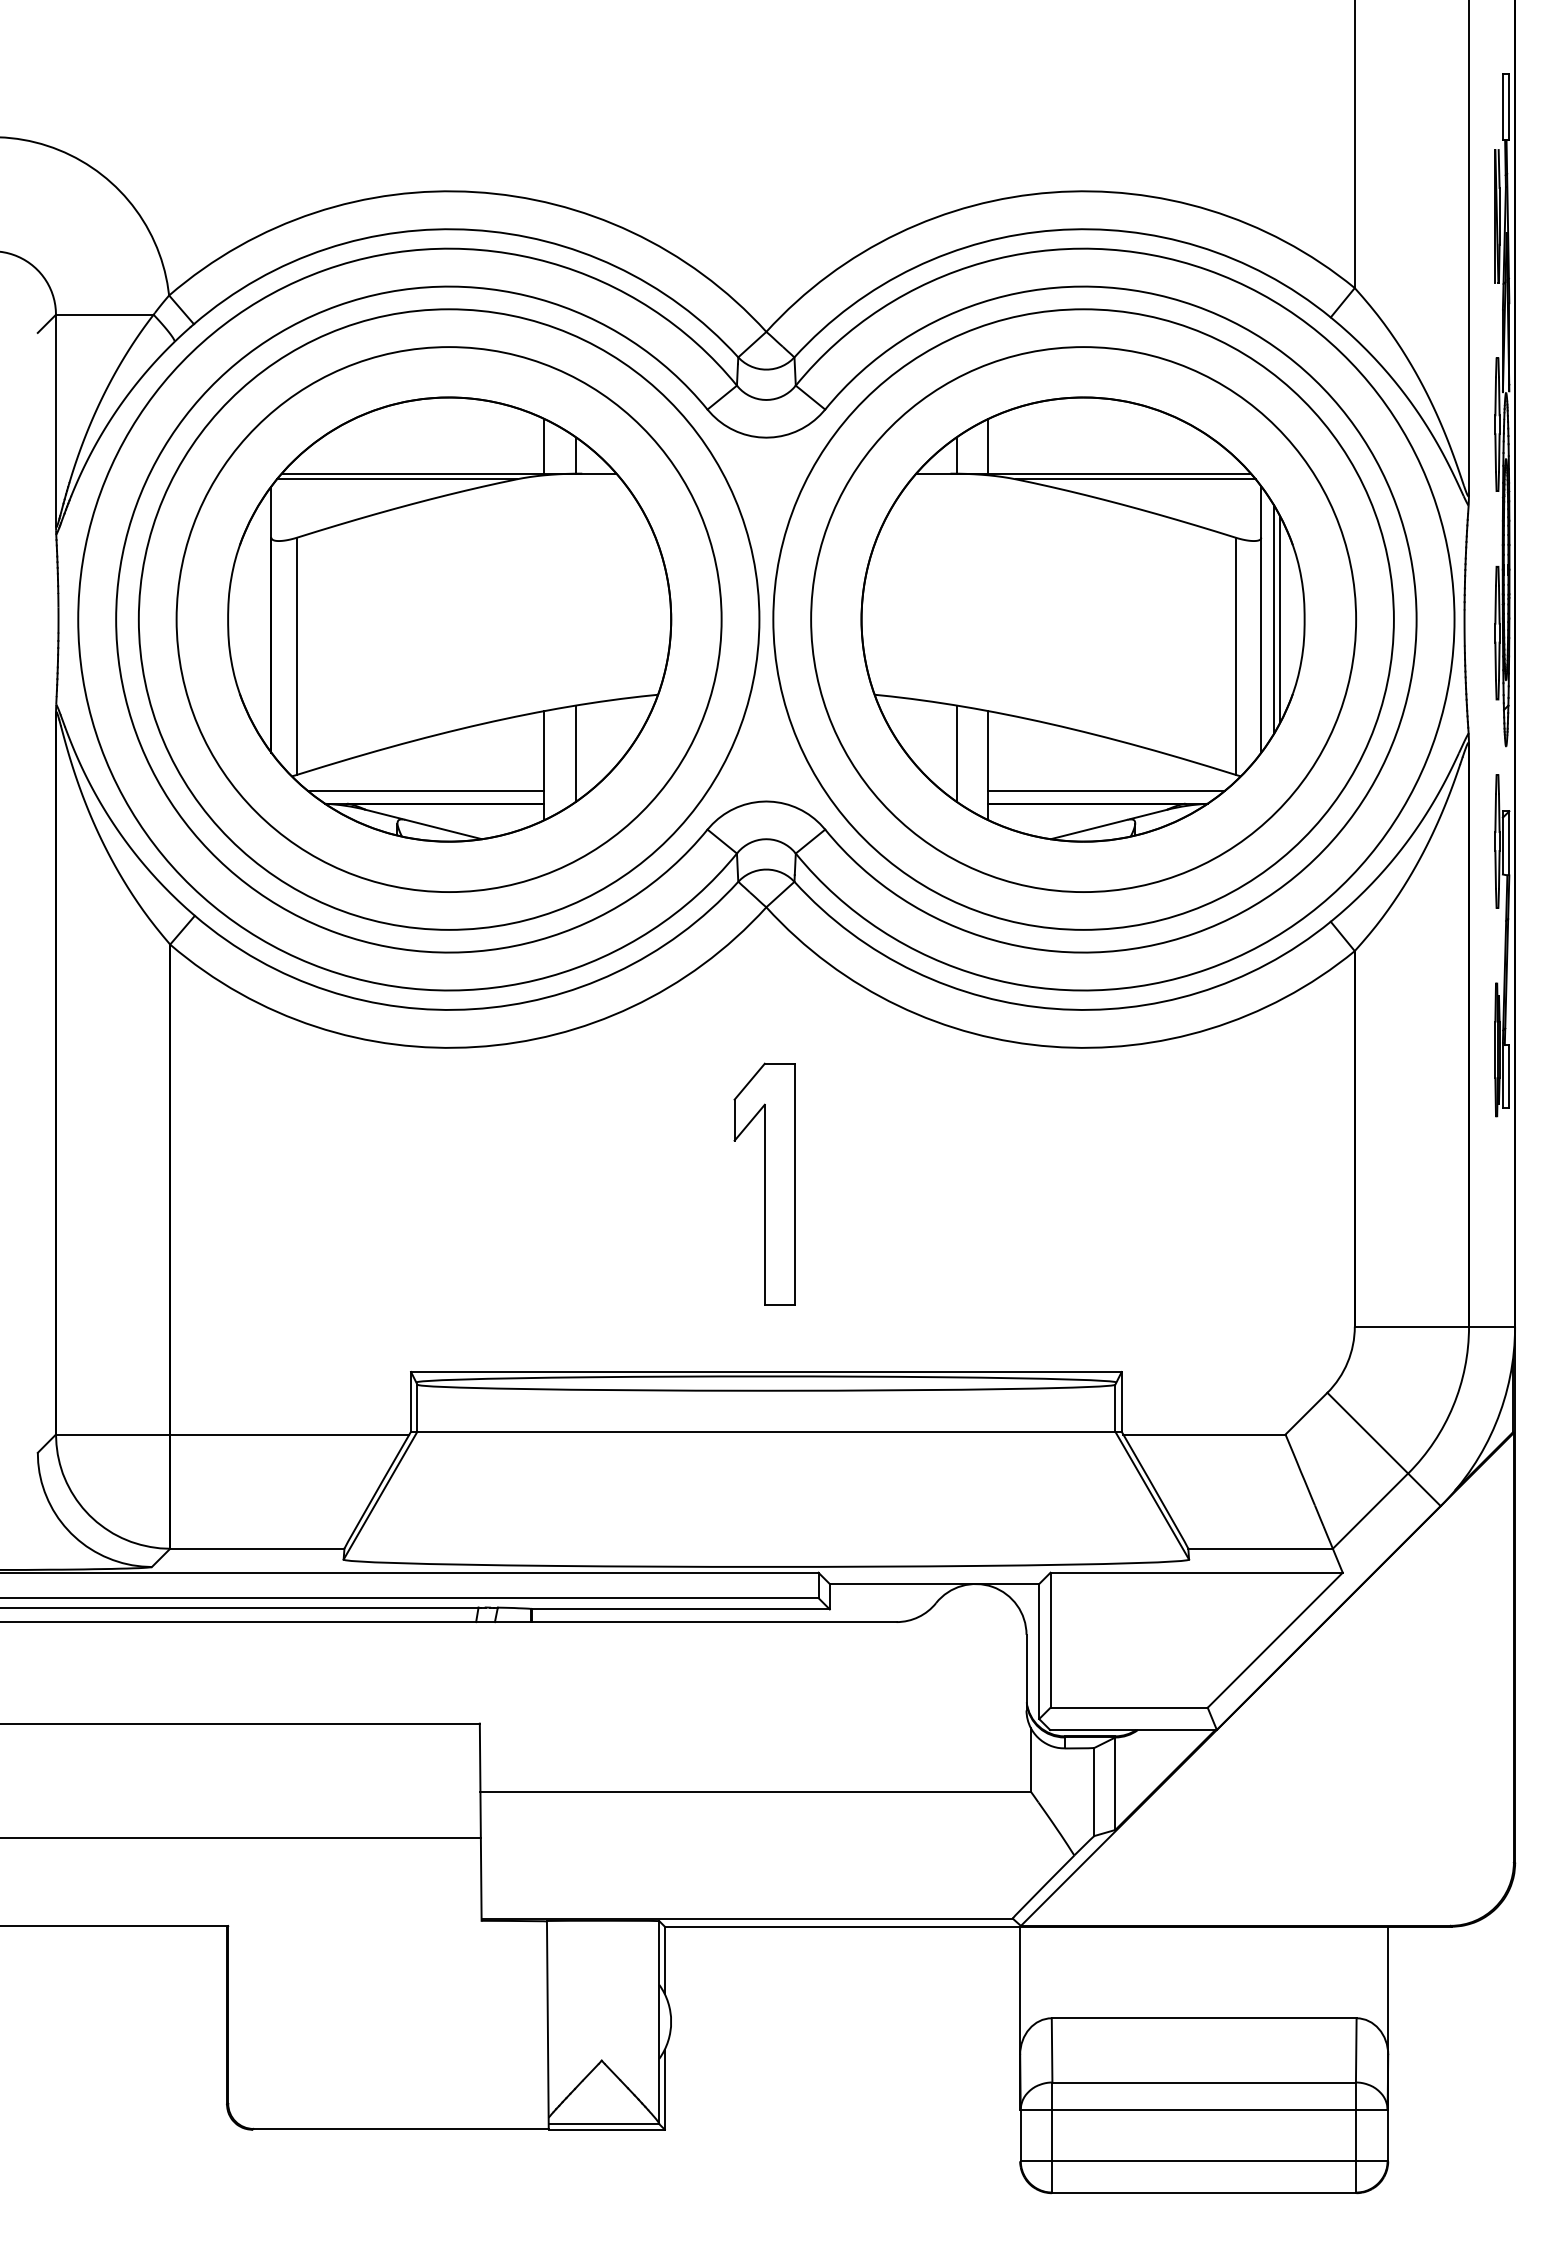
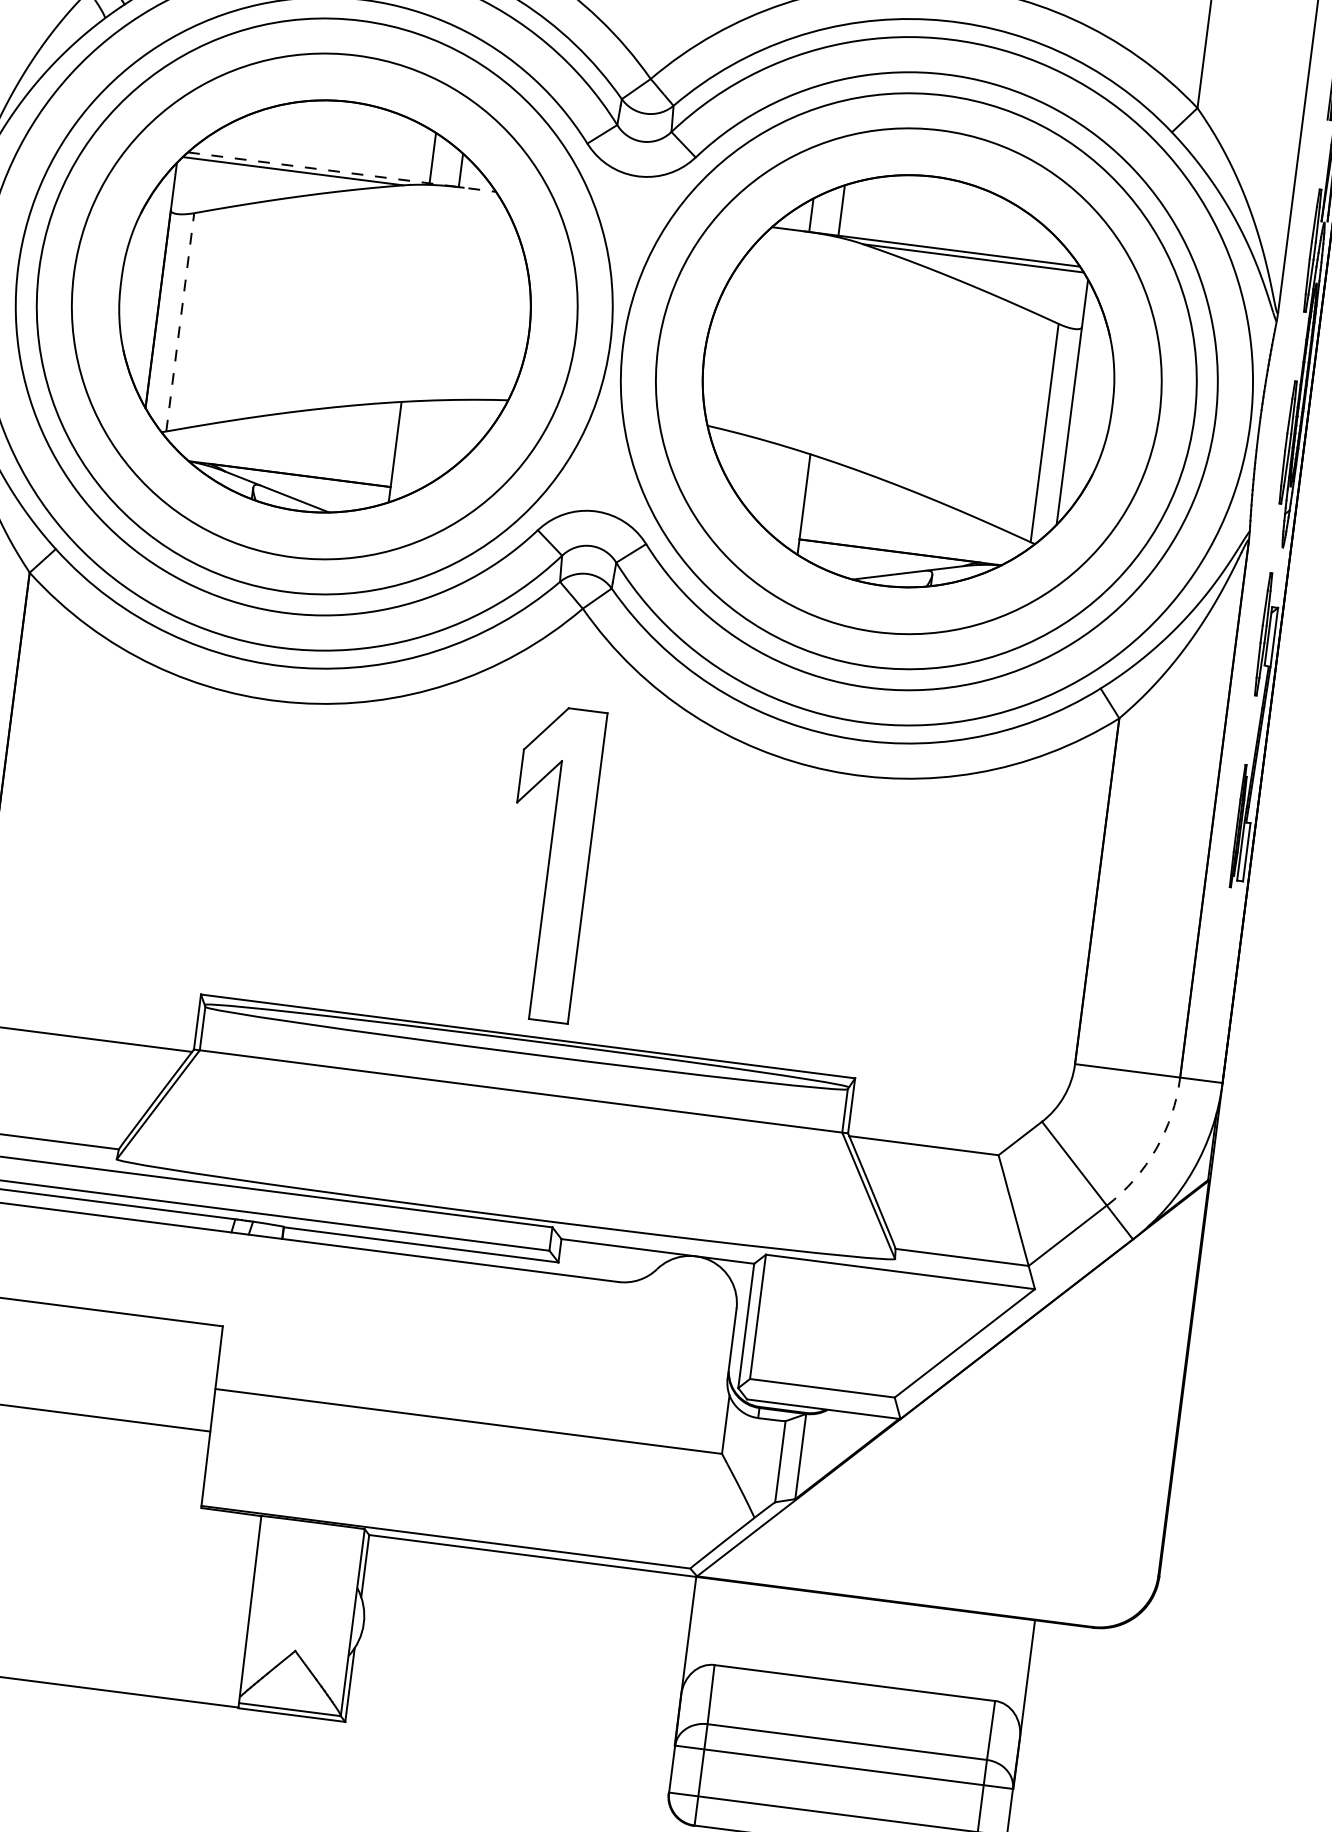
line: (449, 473) -> (342, 172), solid -> dashed
line: (1273, 619) -> (1083, 403), removed
line: (1280, 619) -> (1090, 404), removed
line: (296, 656) -> (179, 322), solid -> dashed
line: (576, 753) -> (426, 444), removed
line: (956, 753) -> (776, 489), removed
line: (425, 790) -> (282, 460), removed
line: (1106, 790) -> (909, 541), removed
part: (764, 1183) -> (548, 862), size x1.4
arc: (1453, 1406) -> (1156, 1149), solid -> dashed

